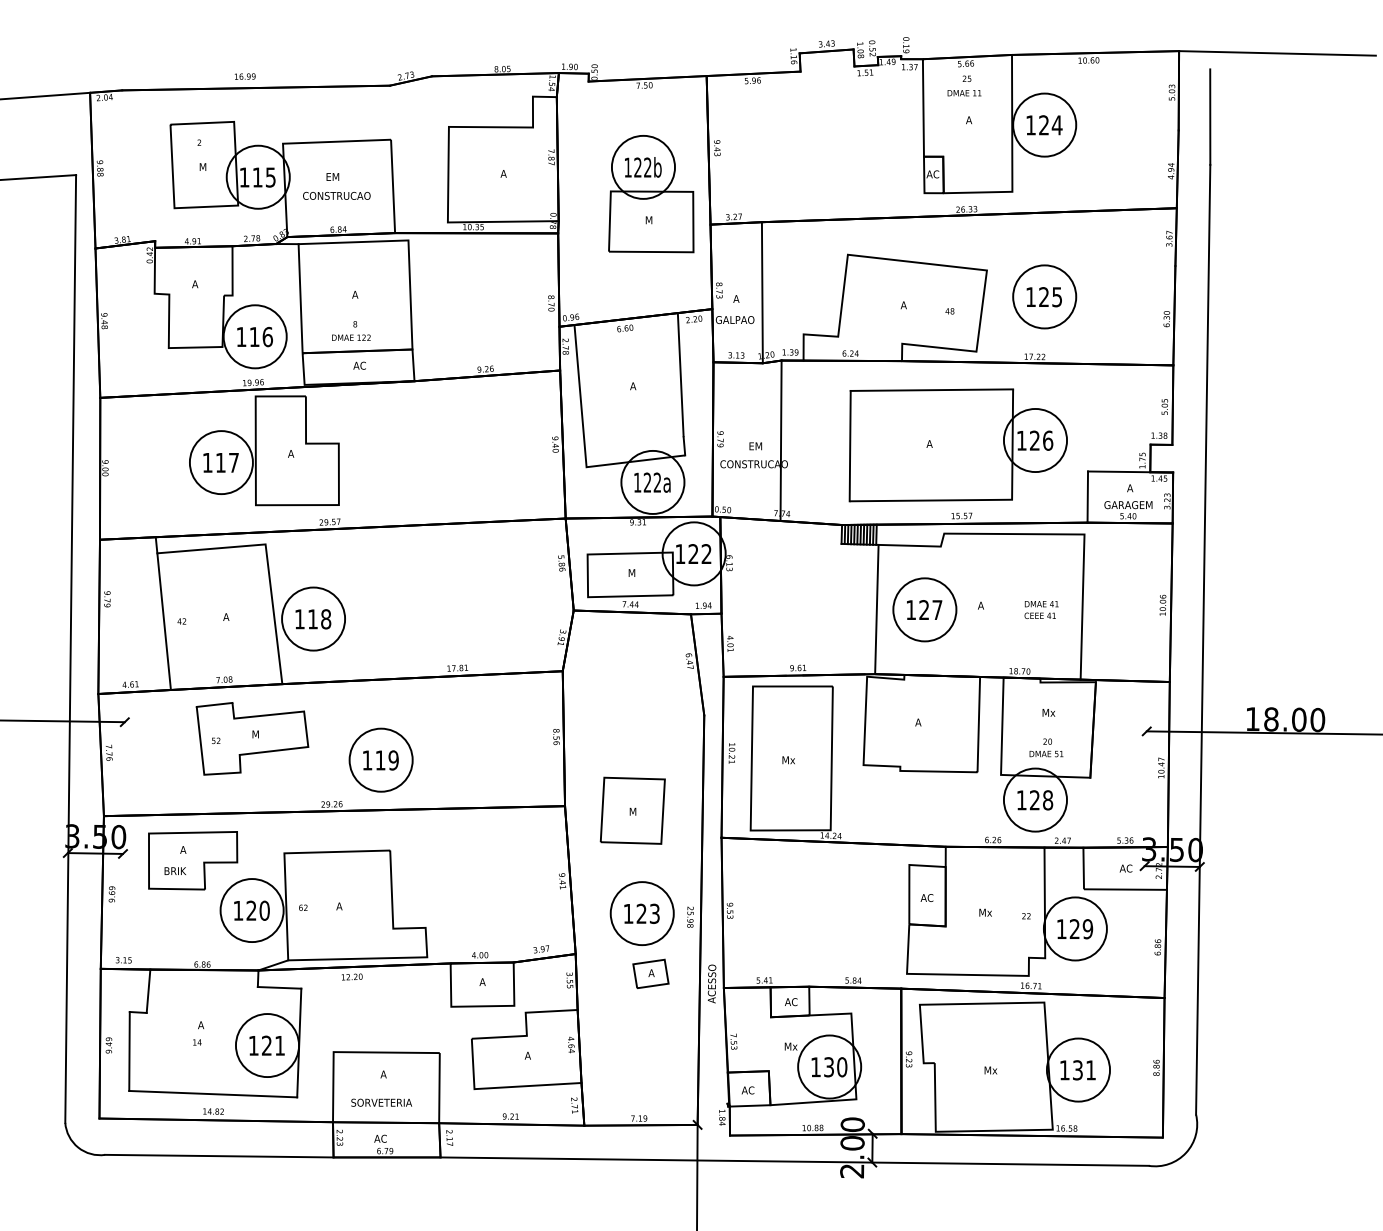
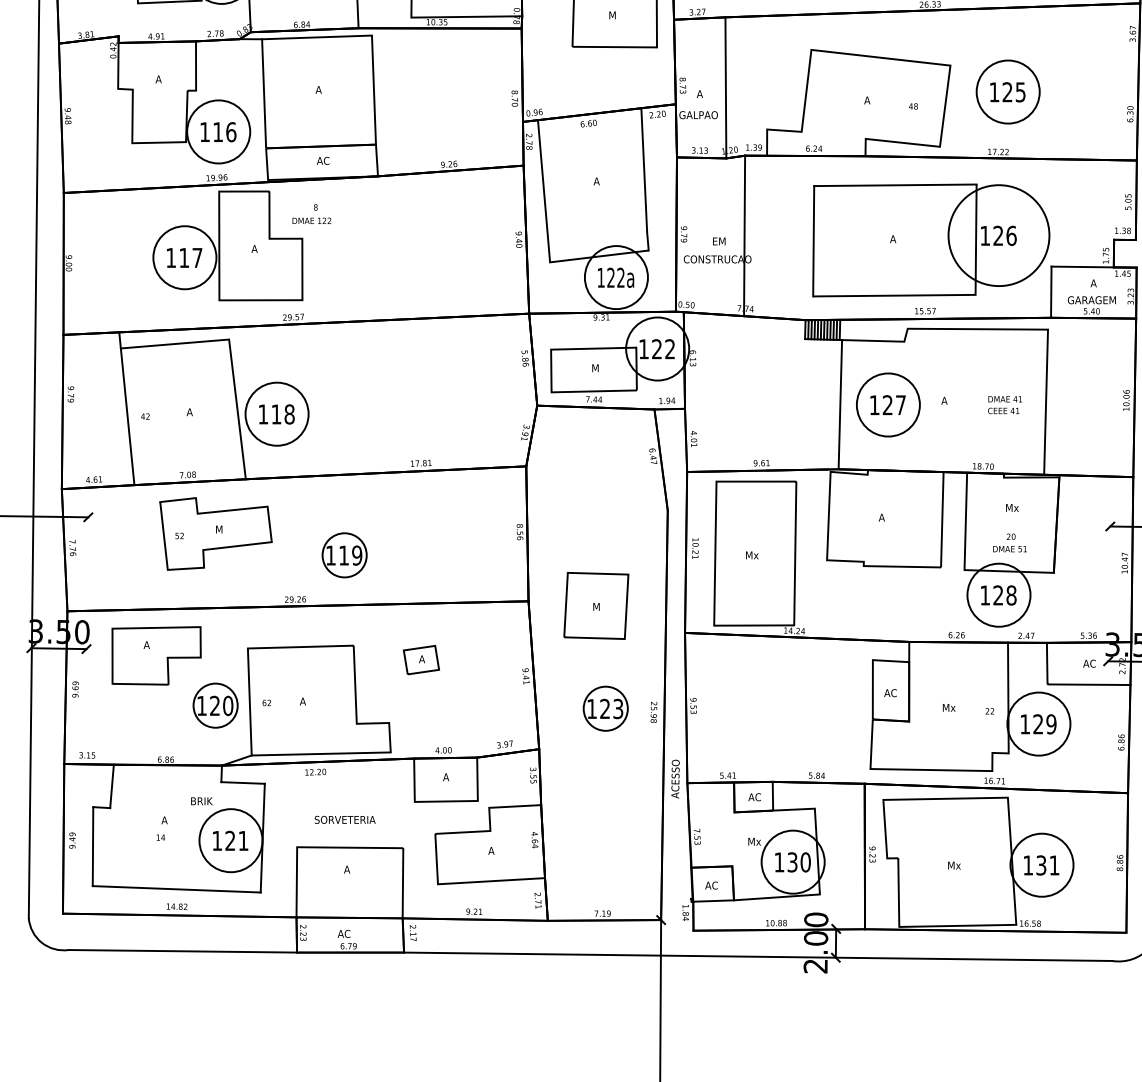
text: (351, 330) -> (312, 213), moved
circle: (1035, 440) -> (999, 235), size x1.6
circle: (380, 759) -> (344, 554), size x0.7
text: (174, 870) -> (201, 800), moved
circle: (251, 910) -> (215, 705), size x0.7
circle: (641, 913) -> (605, 708), size x0.7
part: (650, 973) -> (421, 659), moved
text: (381, 1102) -> (345, 819), moved

